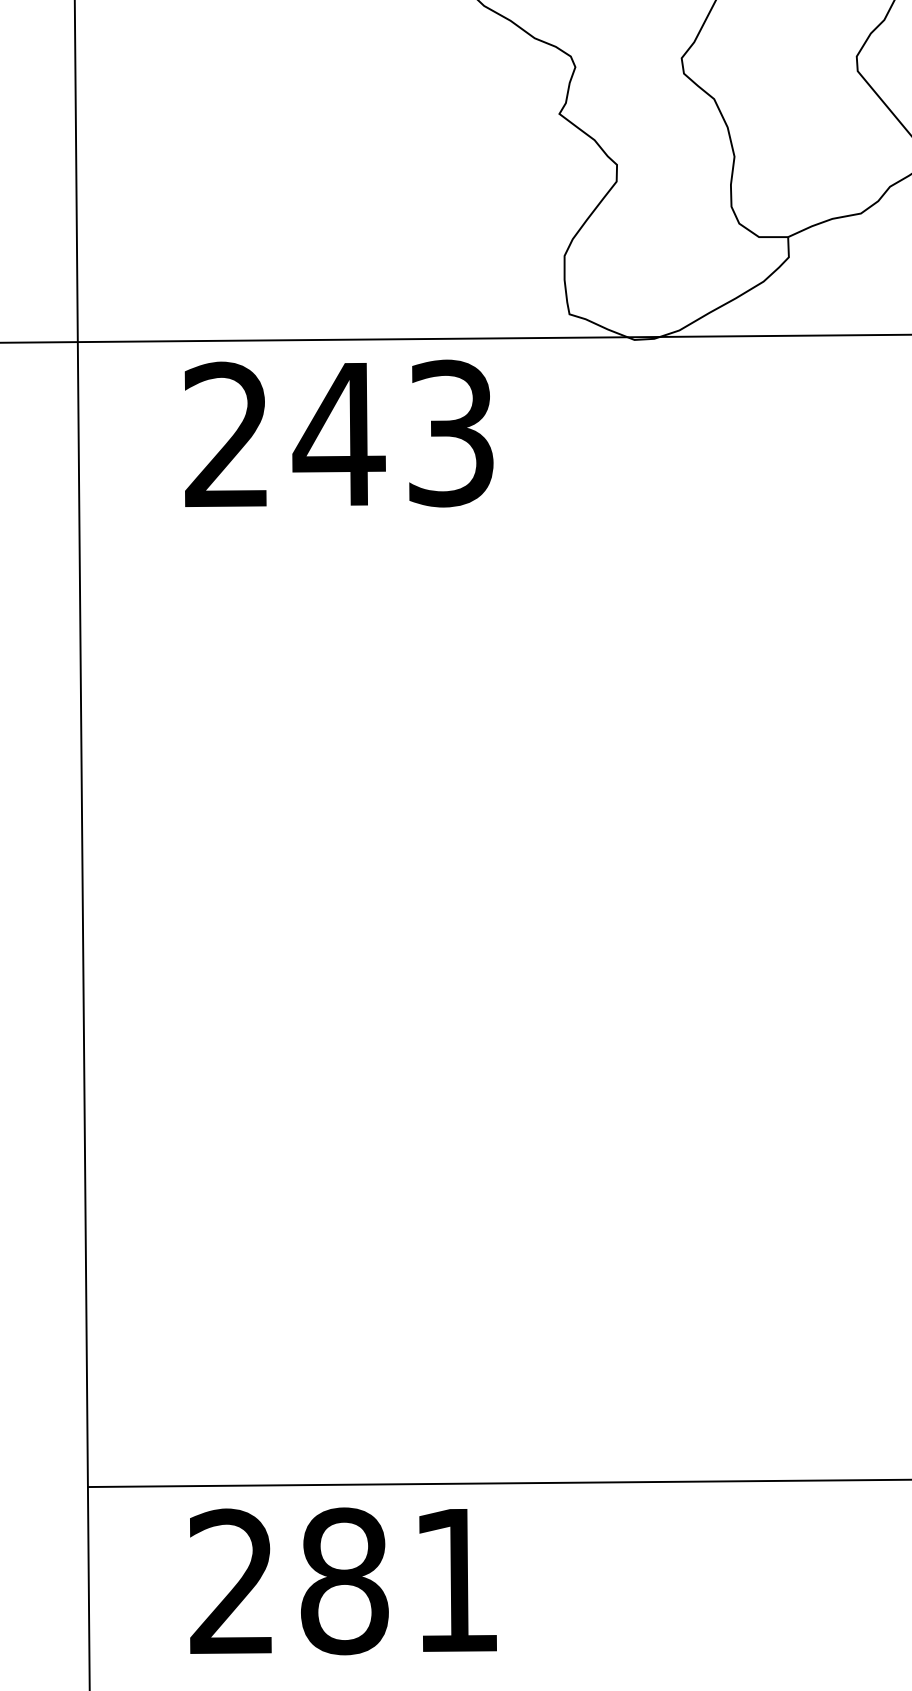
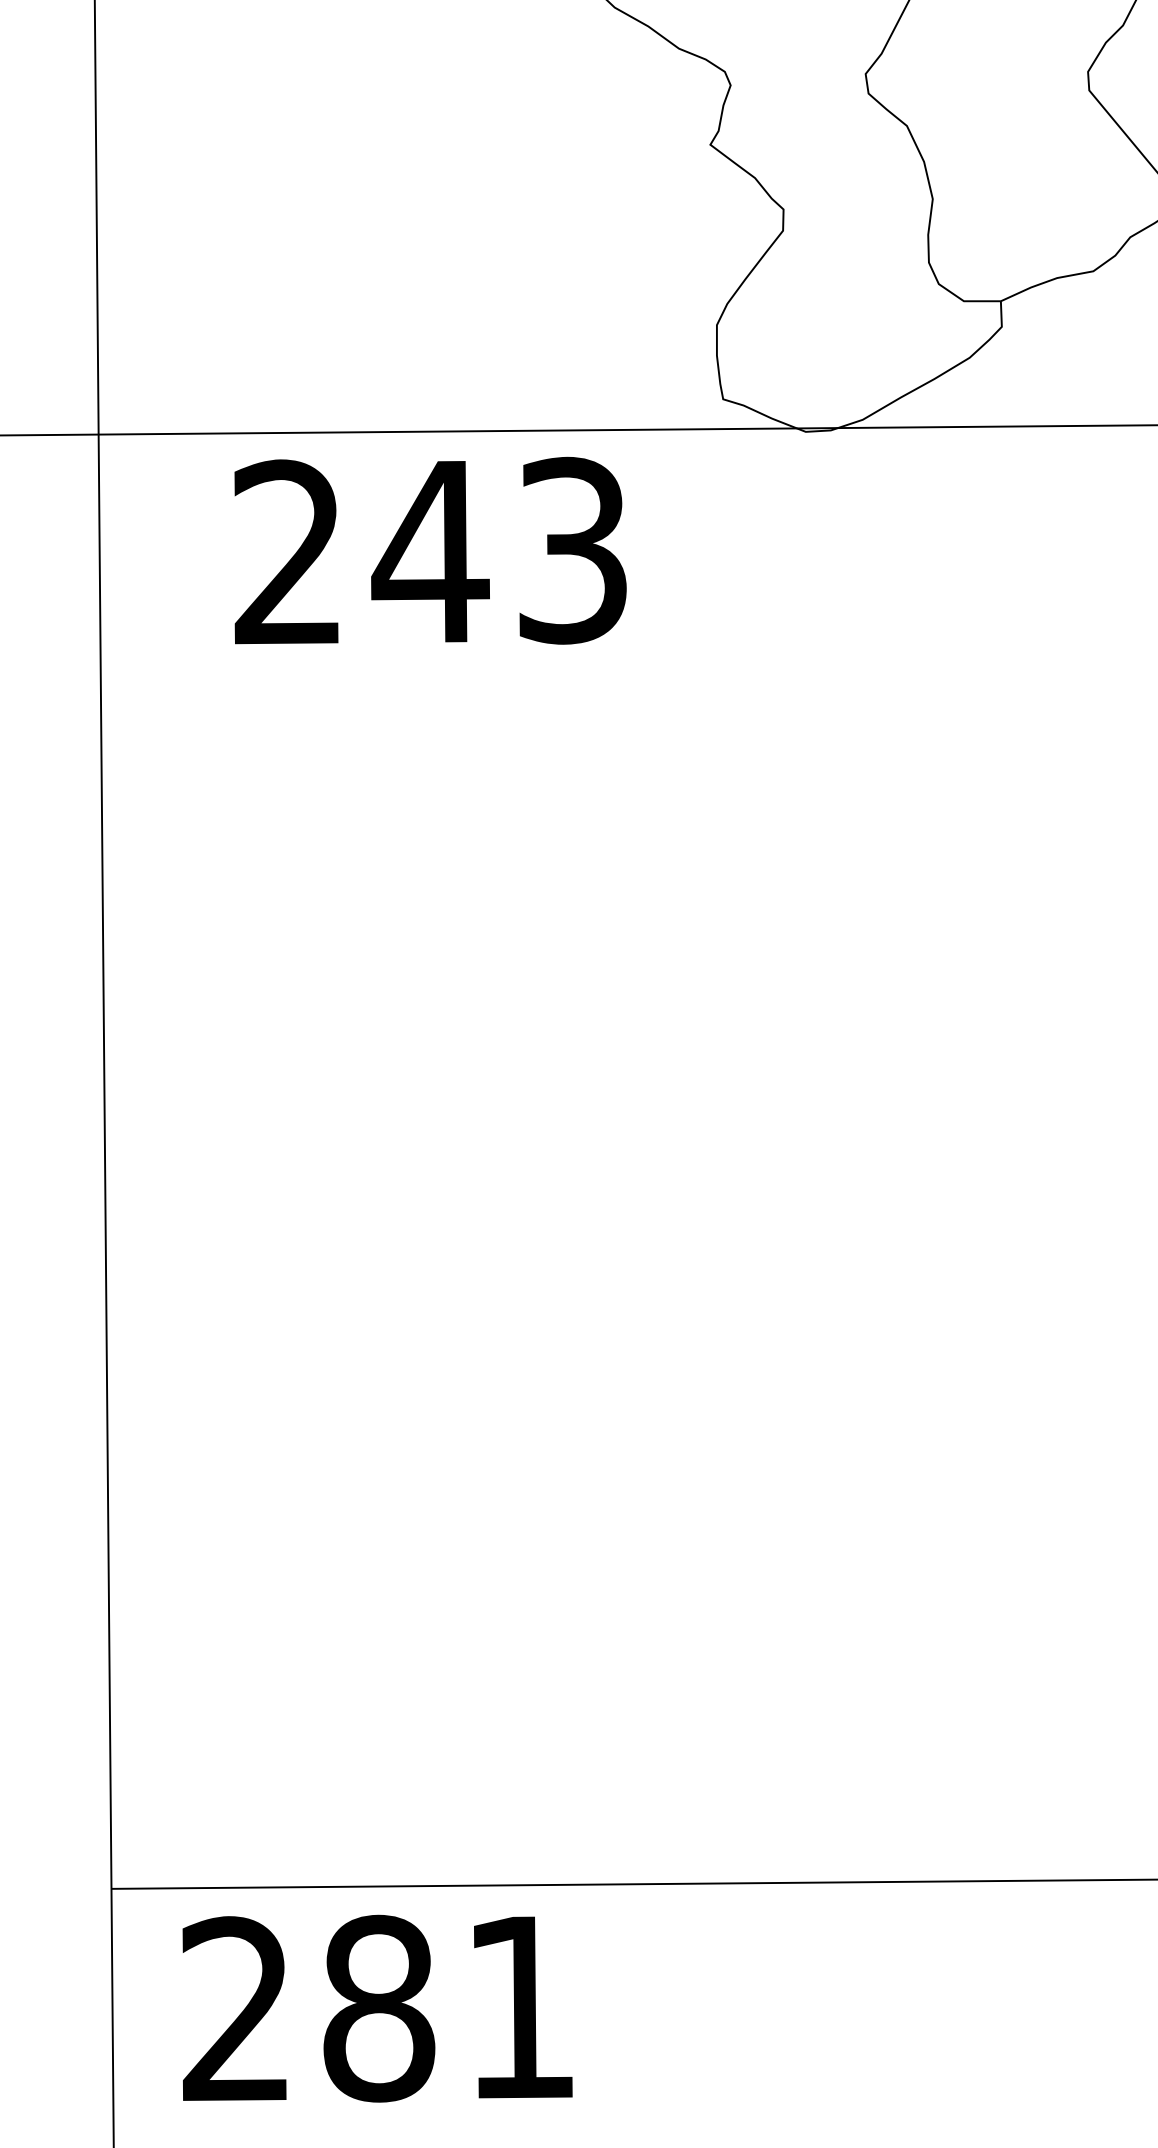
text: (343, 1581) -> (377, 2008), moved

